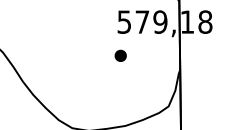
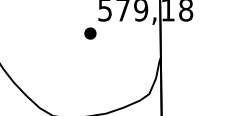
part: (120, 55) -> (90, 33), moved

